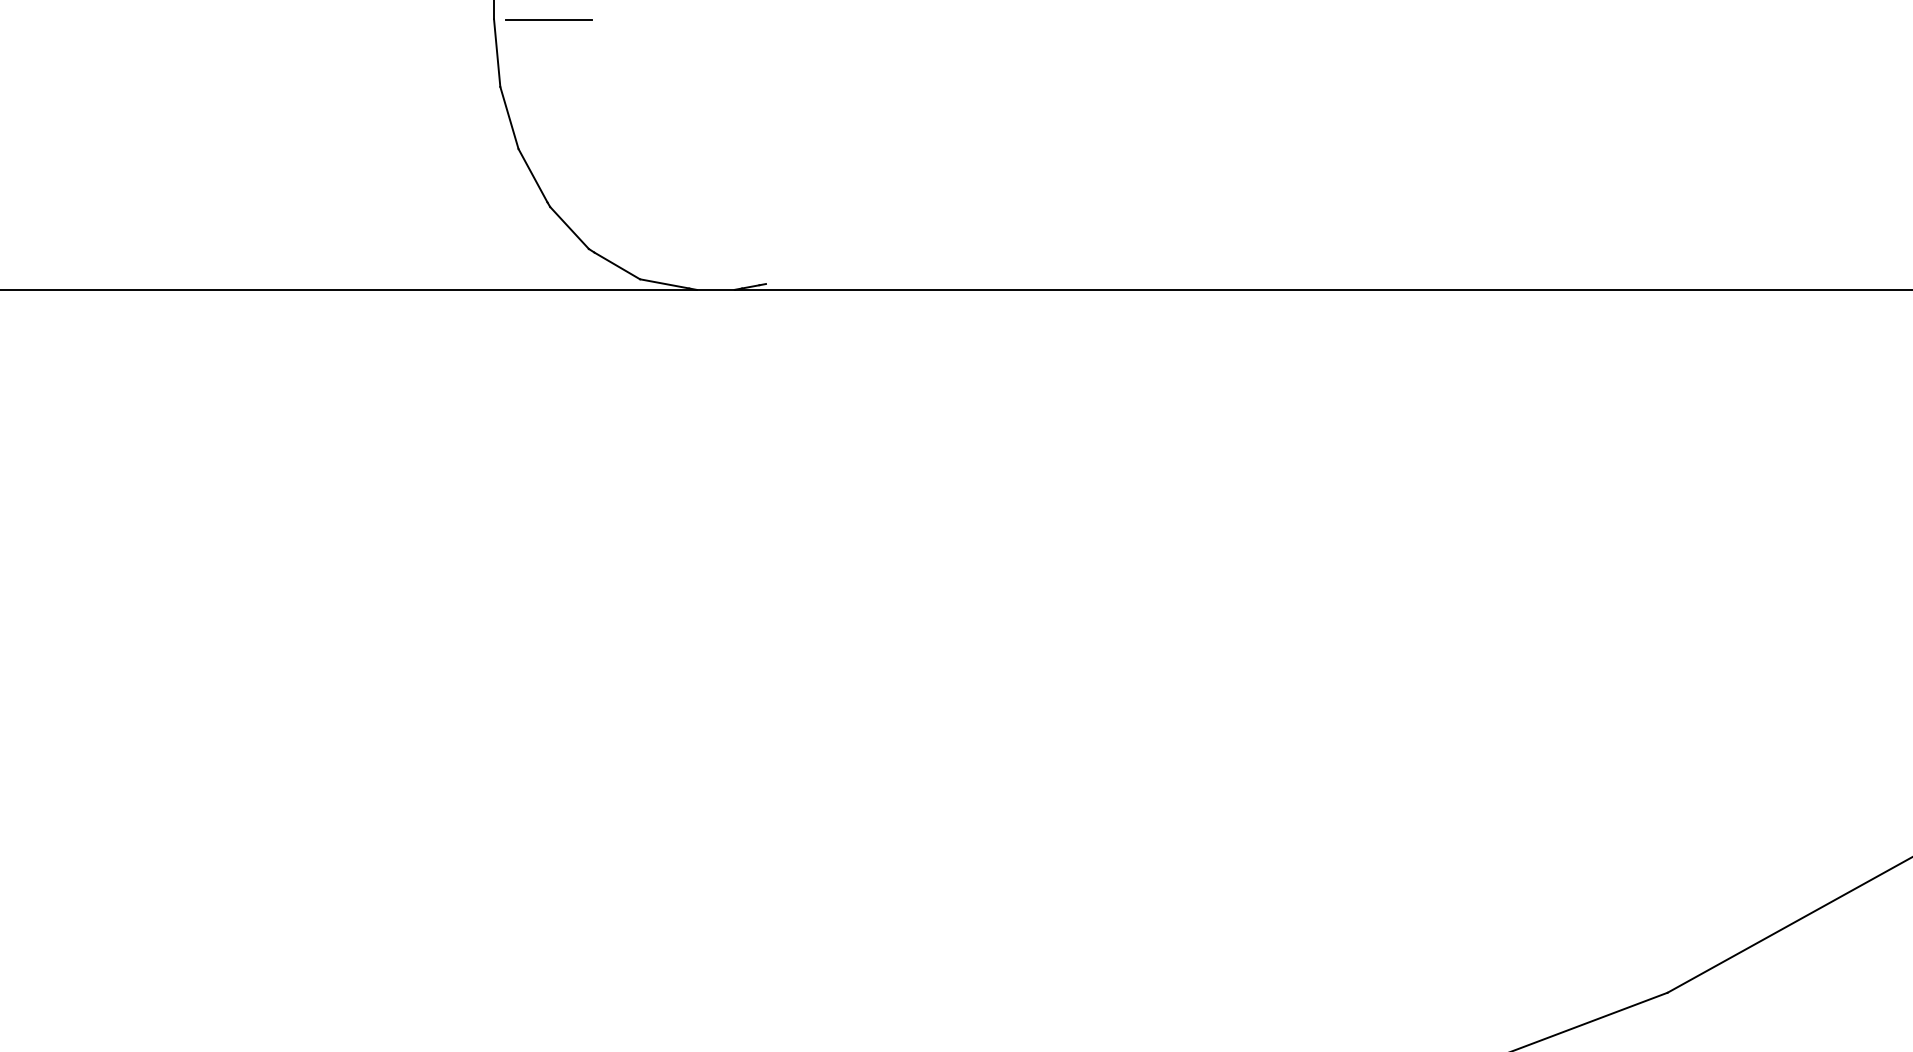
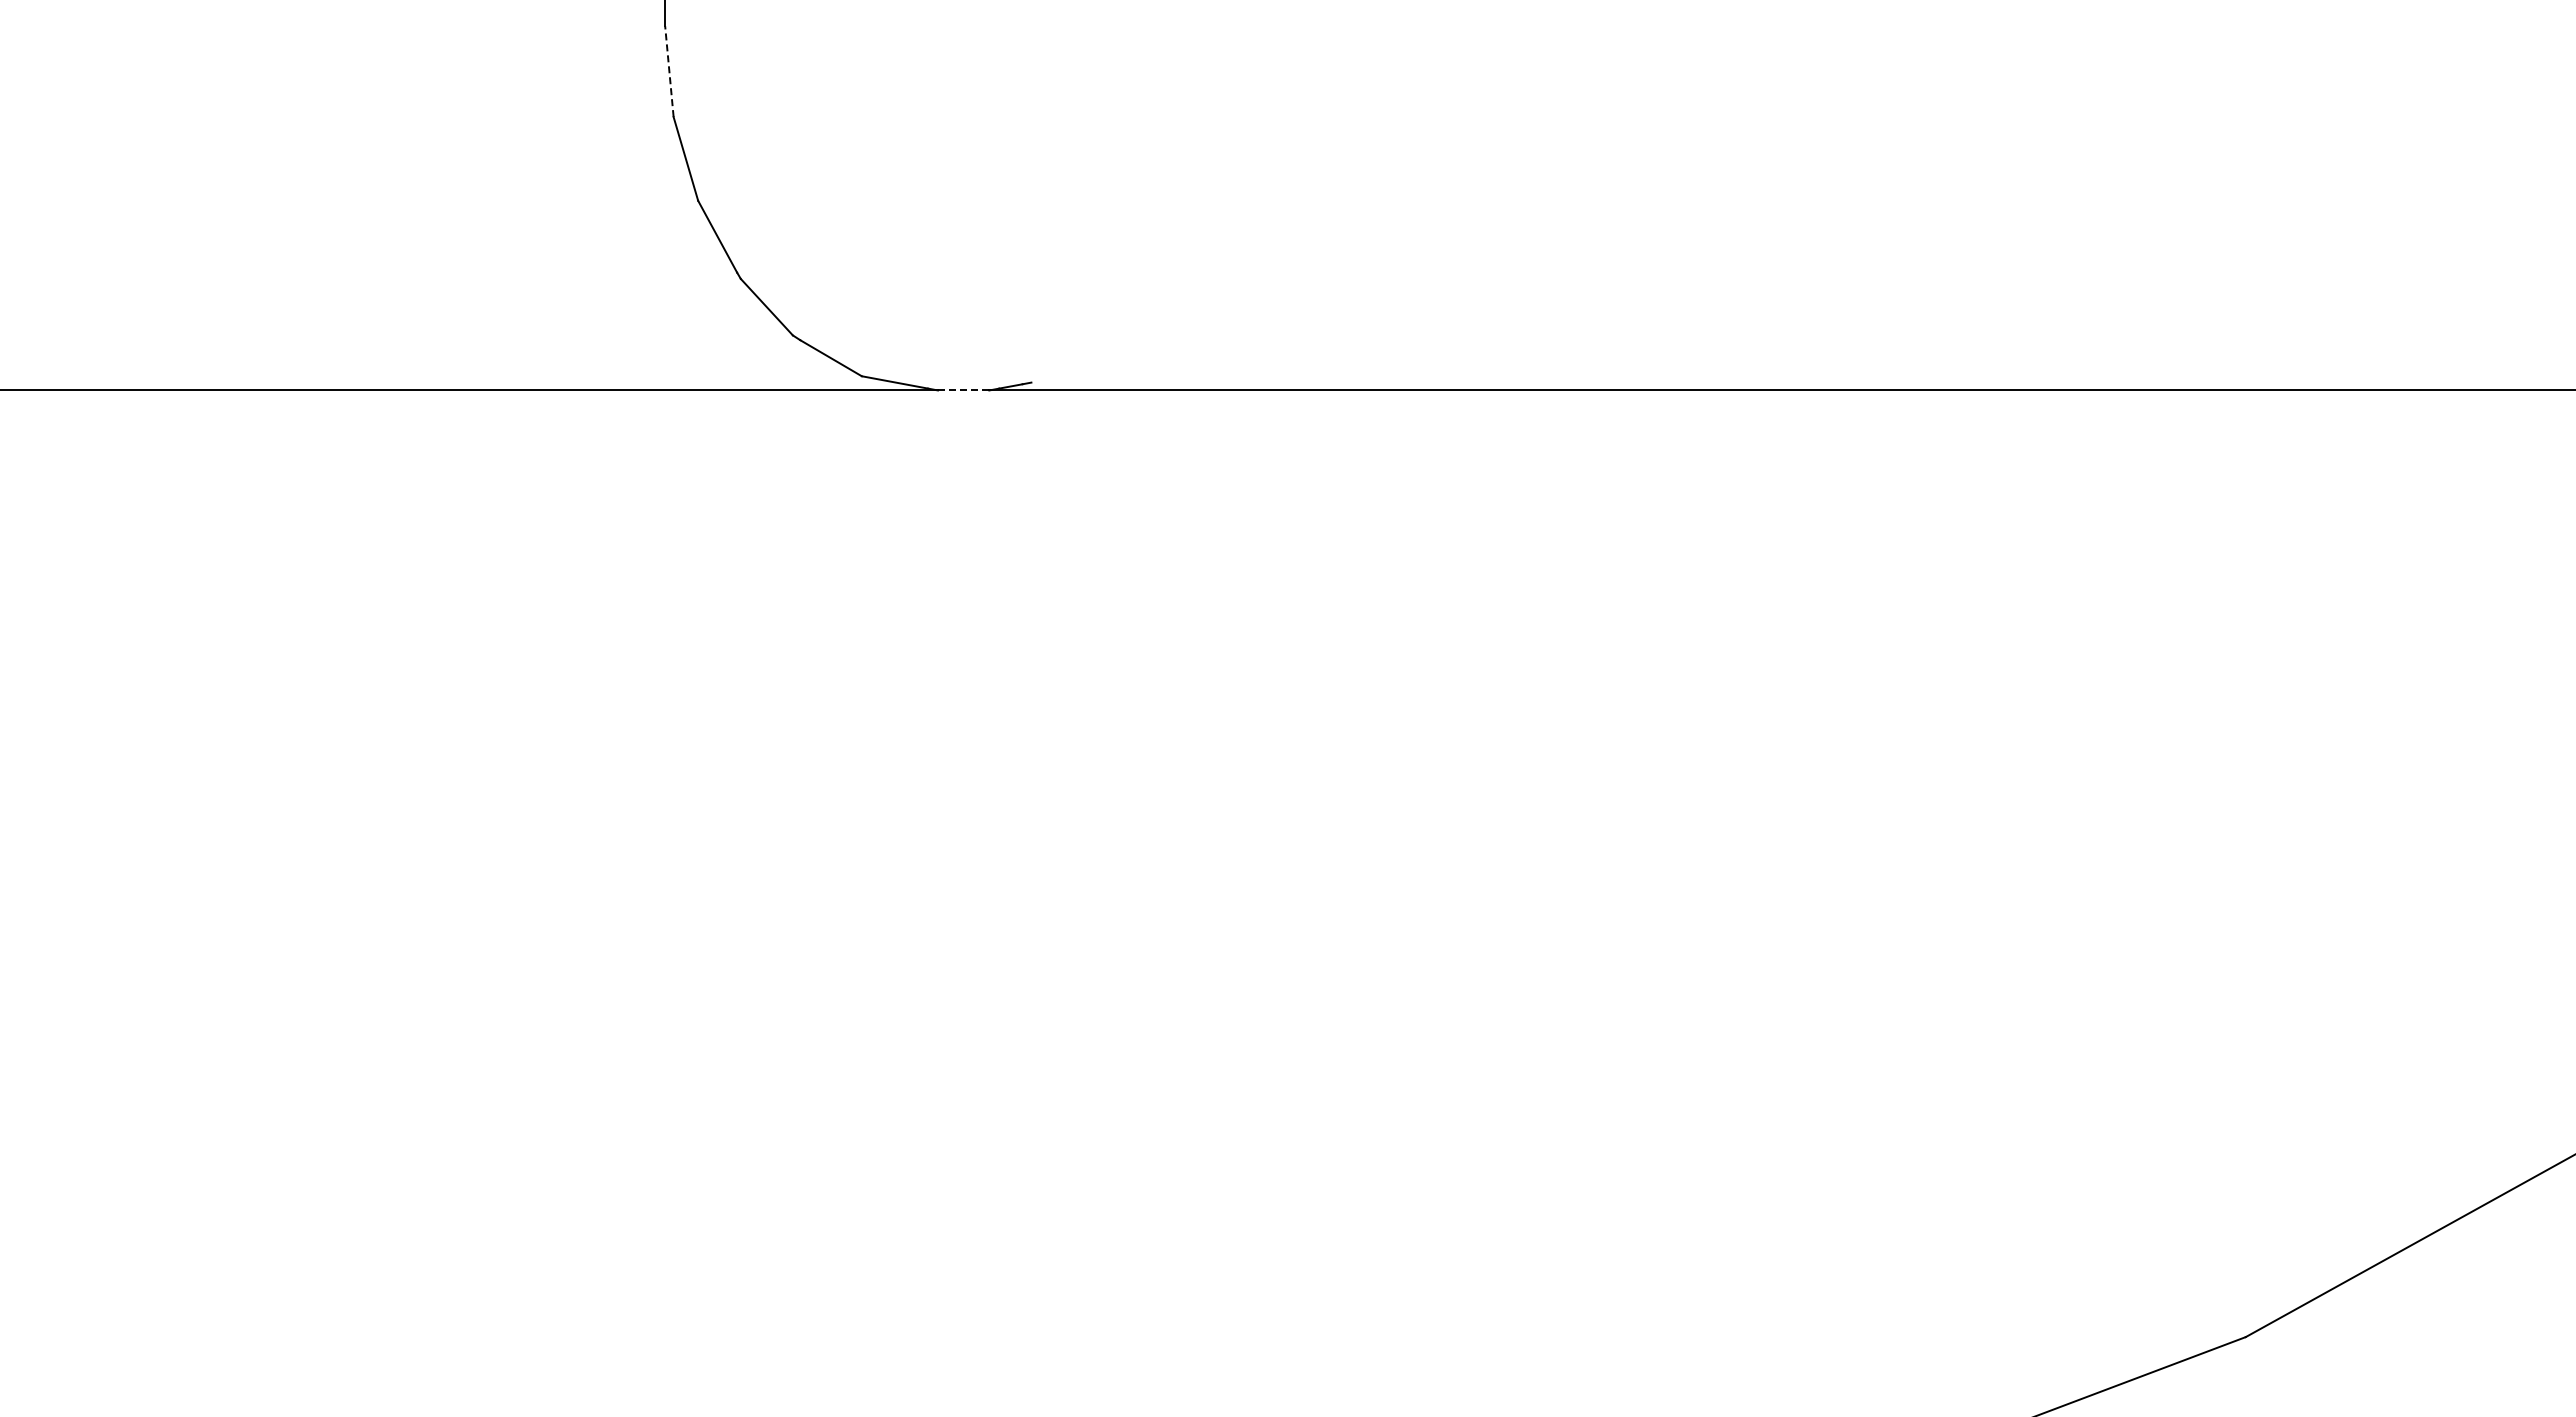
line: (548, 19) -> (738, 26), removed
line: (497, 53) -> (669, 71), solid -> dashed
line: (715, 289) -> (963, 390), solid -> dashed

